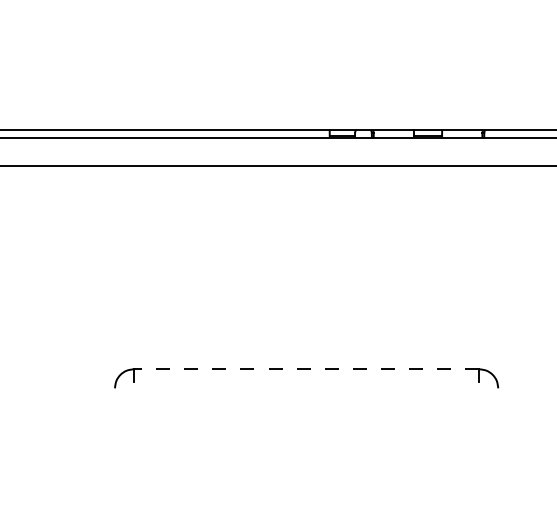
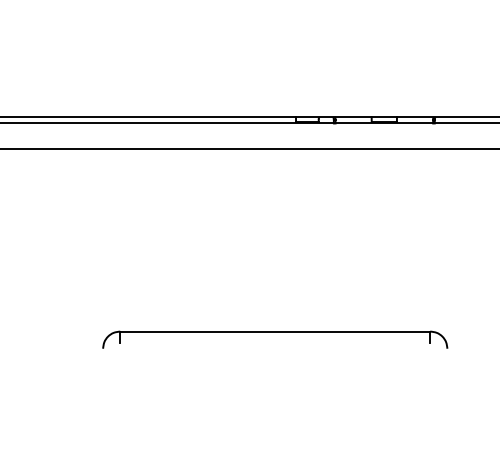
line: (306, 369) -> (275, 331), dashed -> solid

